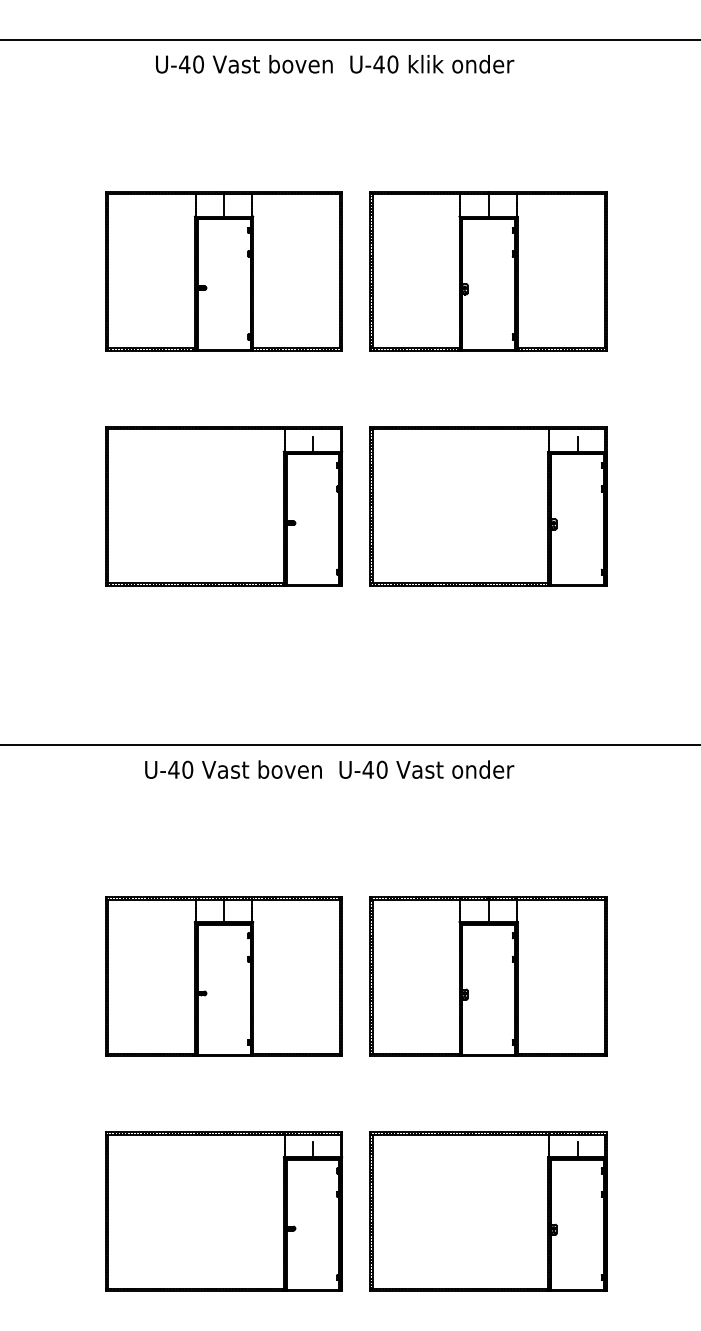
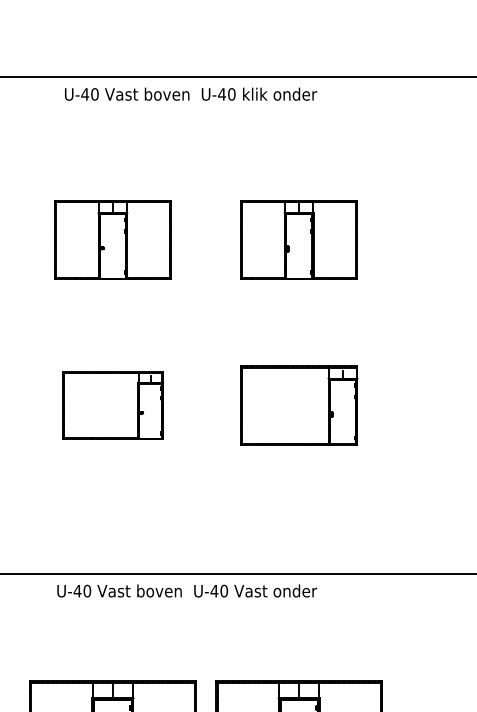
part: (223, 271) -> (112, 240), size x0.7
part: (488, 271) -> (299, 240), size x0.7
part: (224, 506) -> (113, 405), size x0.6
part: (488, 506) -> (299, 405), size x0.7

